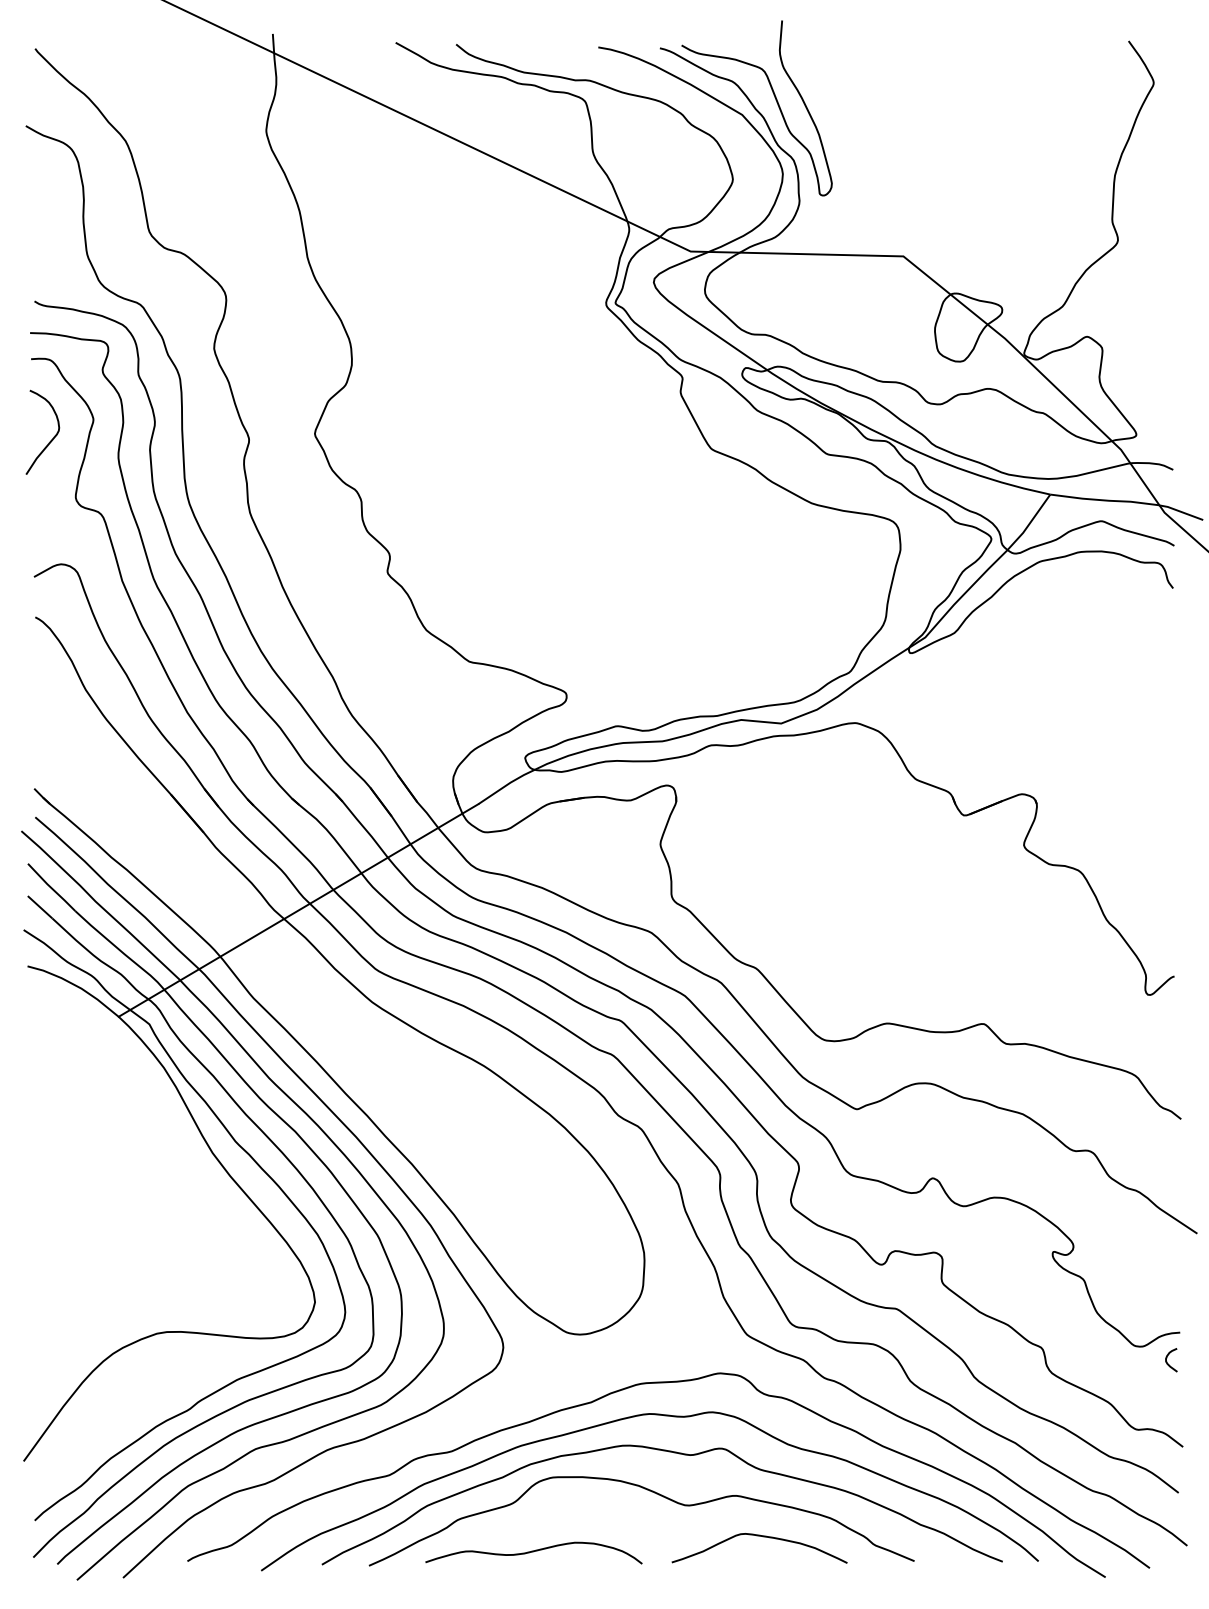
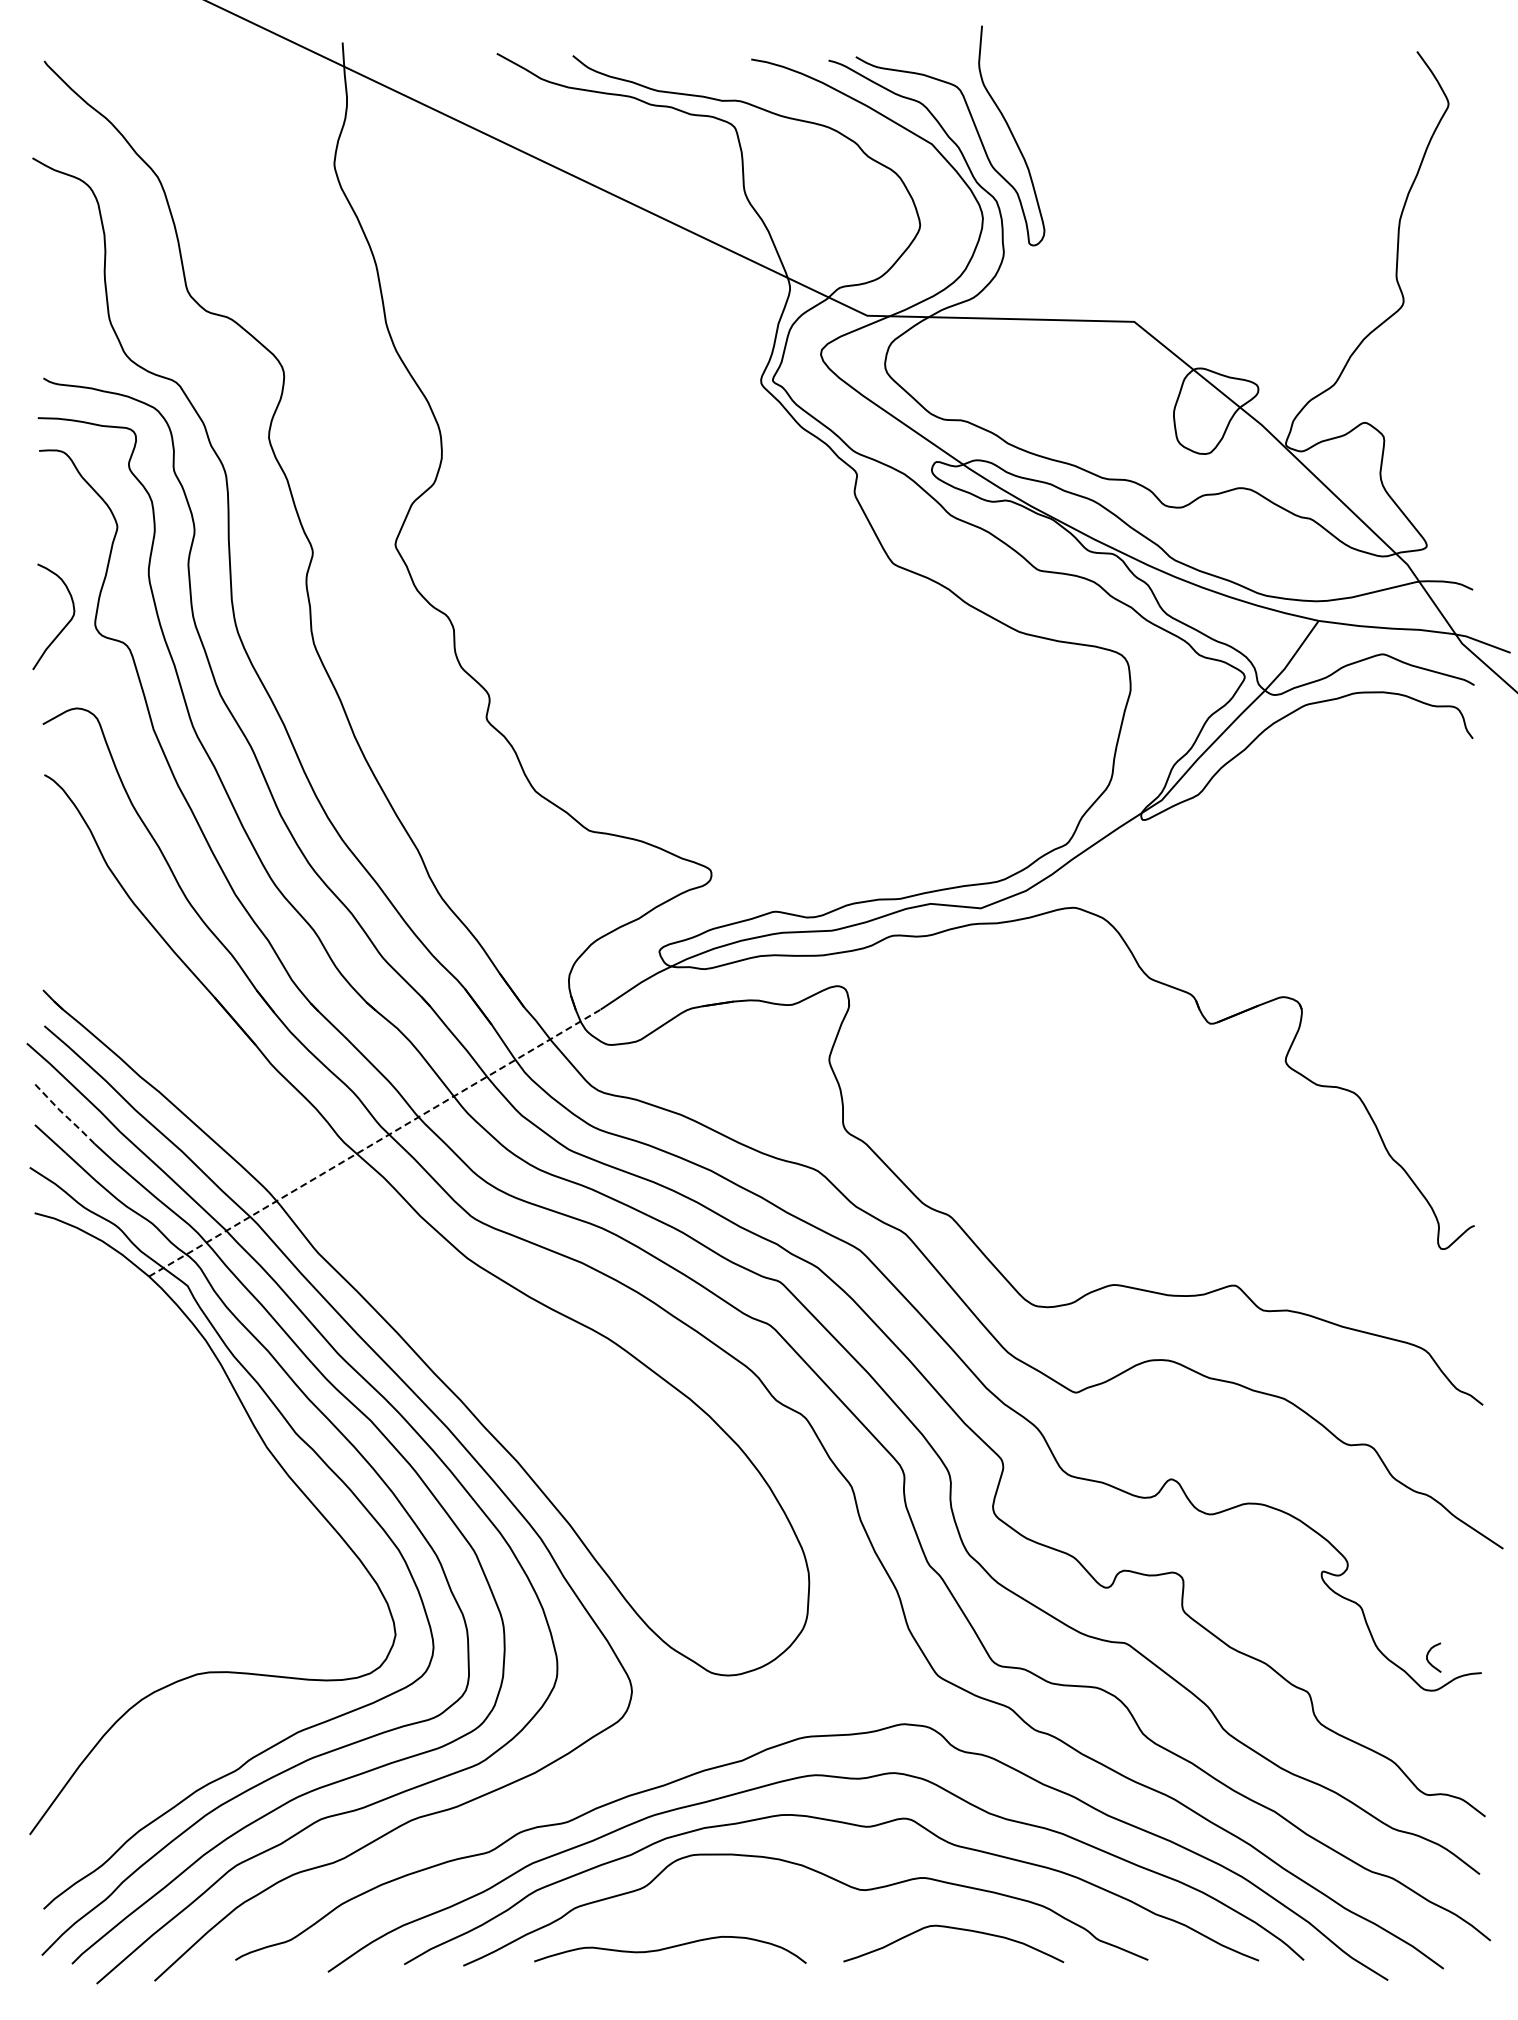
curve: (52, 437) -> (66, 623), moved
line: (50, 887) -> (63, 1114), solid -> dashed
line: (299, 910) -> (375, 1142), solid -> dashed
curve: (1167, 1358) -> (1428, 1655), moved

